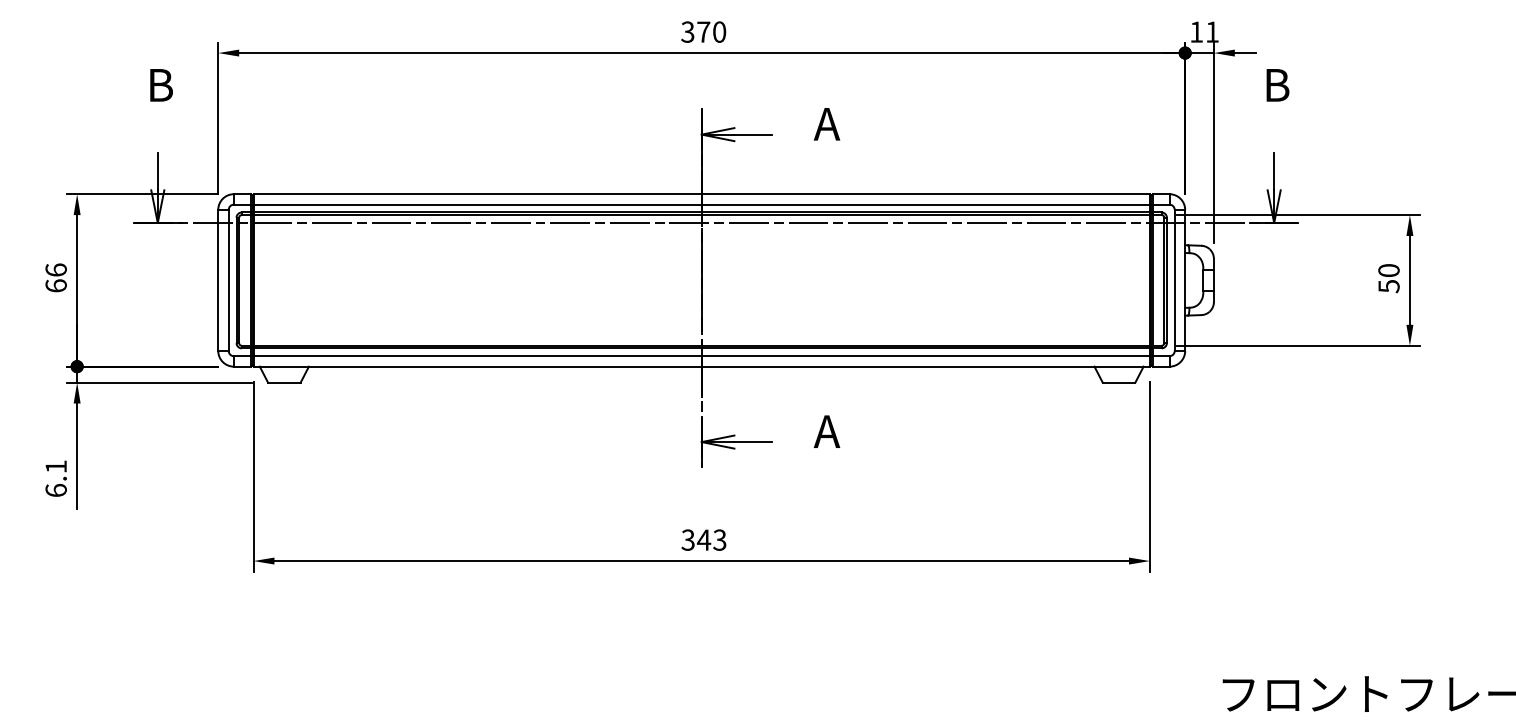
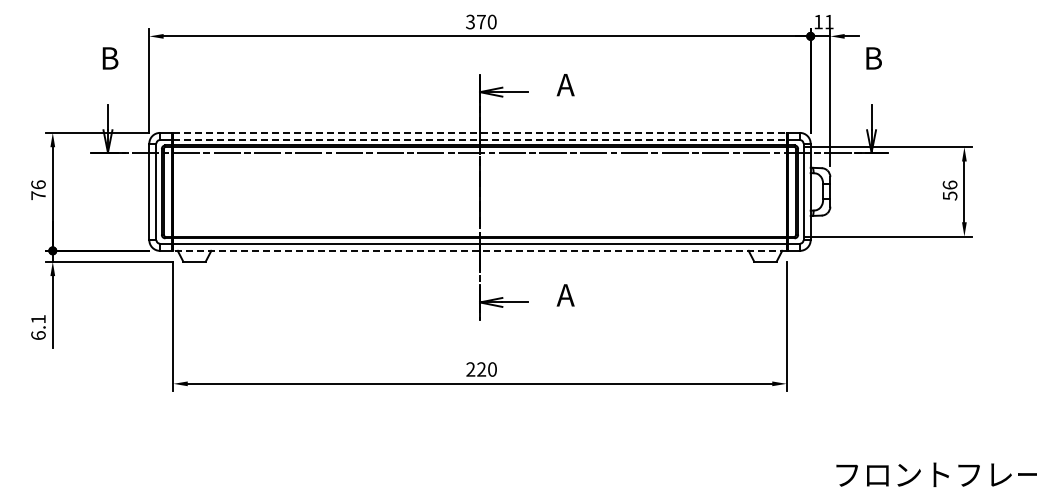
line: (702, 193) -> (480, 132), solid -> dashed
line: (702, 205) -> (480, 140), solid -> dashed
text: (1388, 269) -> (949, 184), 50 -> 56
text: (56, 285) -> (38, 195), 66 -> 76
line: (702, 366) -> (480, 250), solid -> dashed
text: (703, 540) -> (481, 369), 343 -> 220

